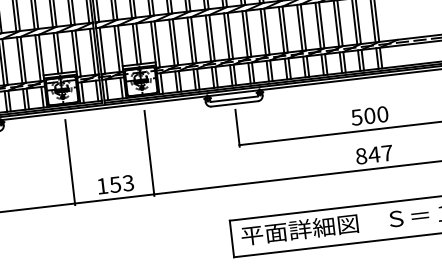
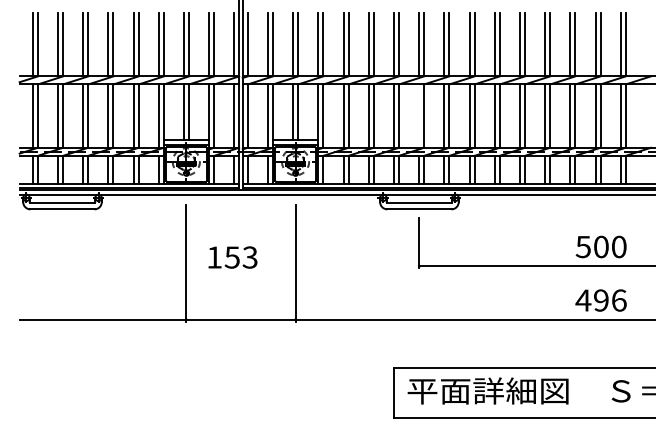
line: (226, 35) -> (419, 115), removed
text: (373, 154) -> (600, 300), 847 -> 496
text: (115, 184) -> (232, 257), moved

